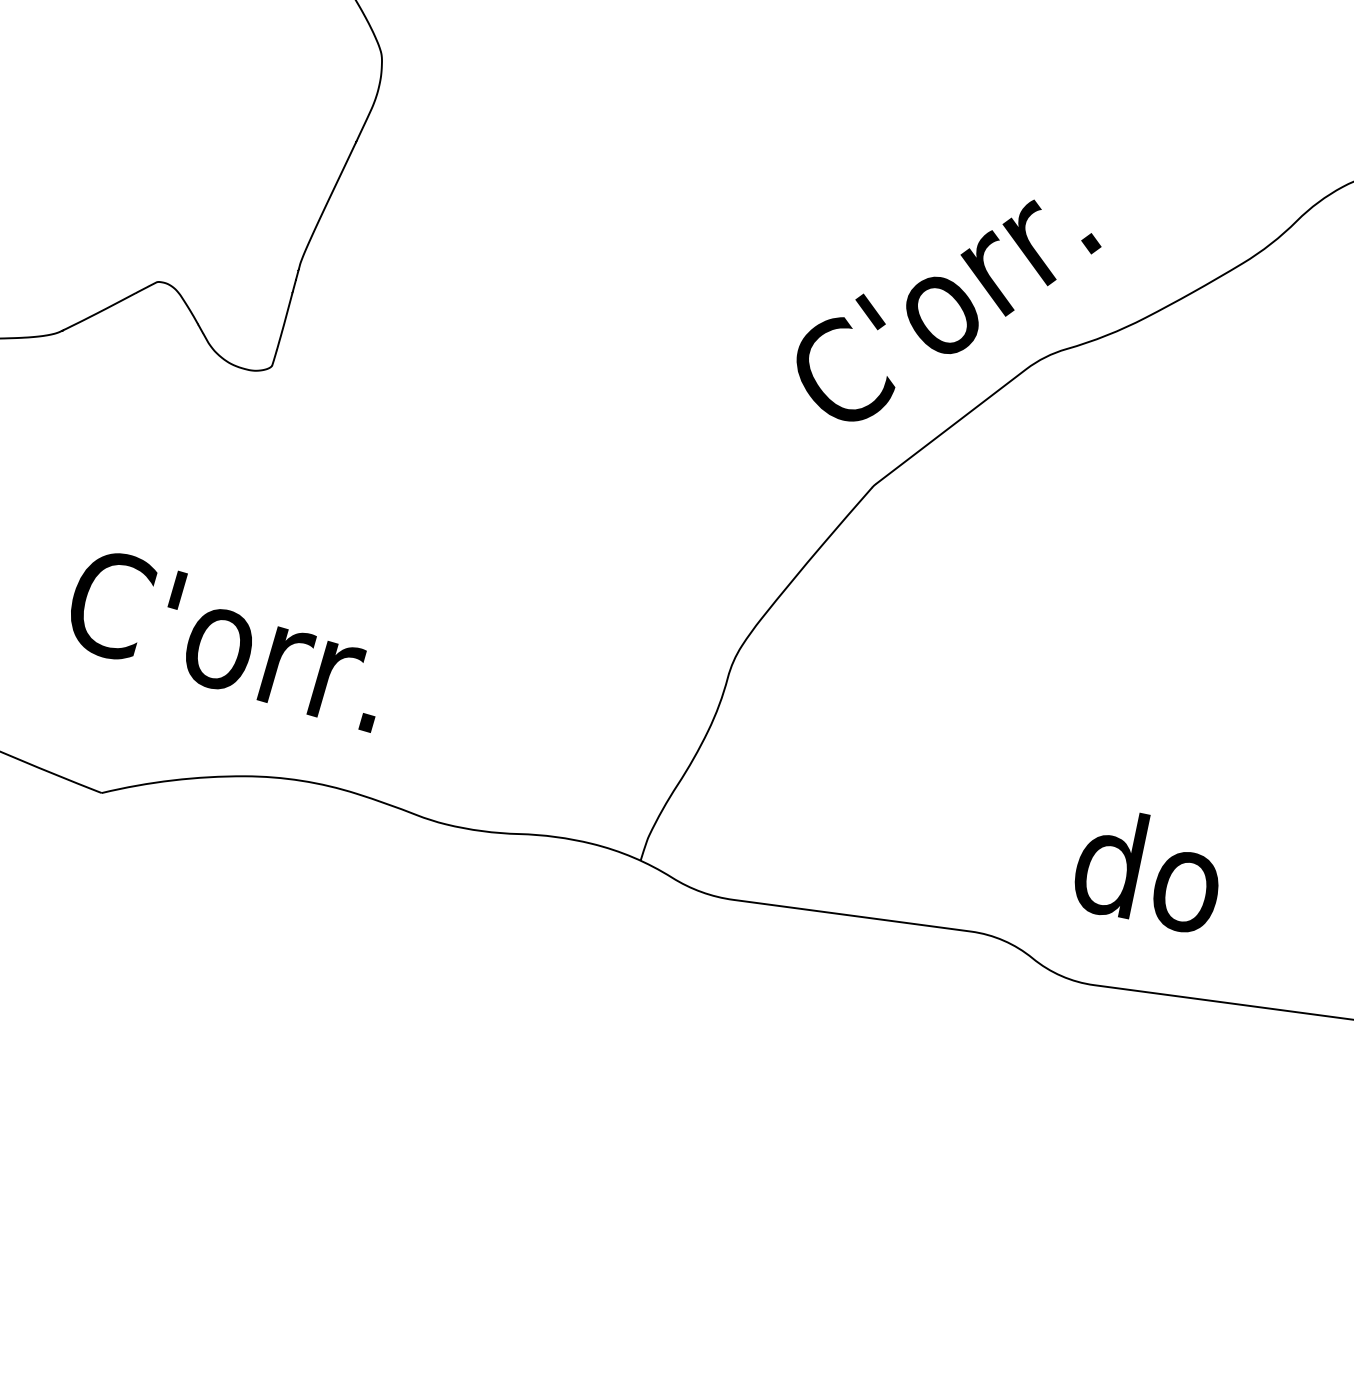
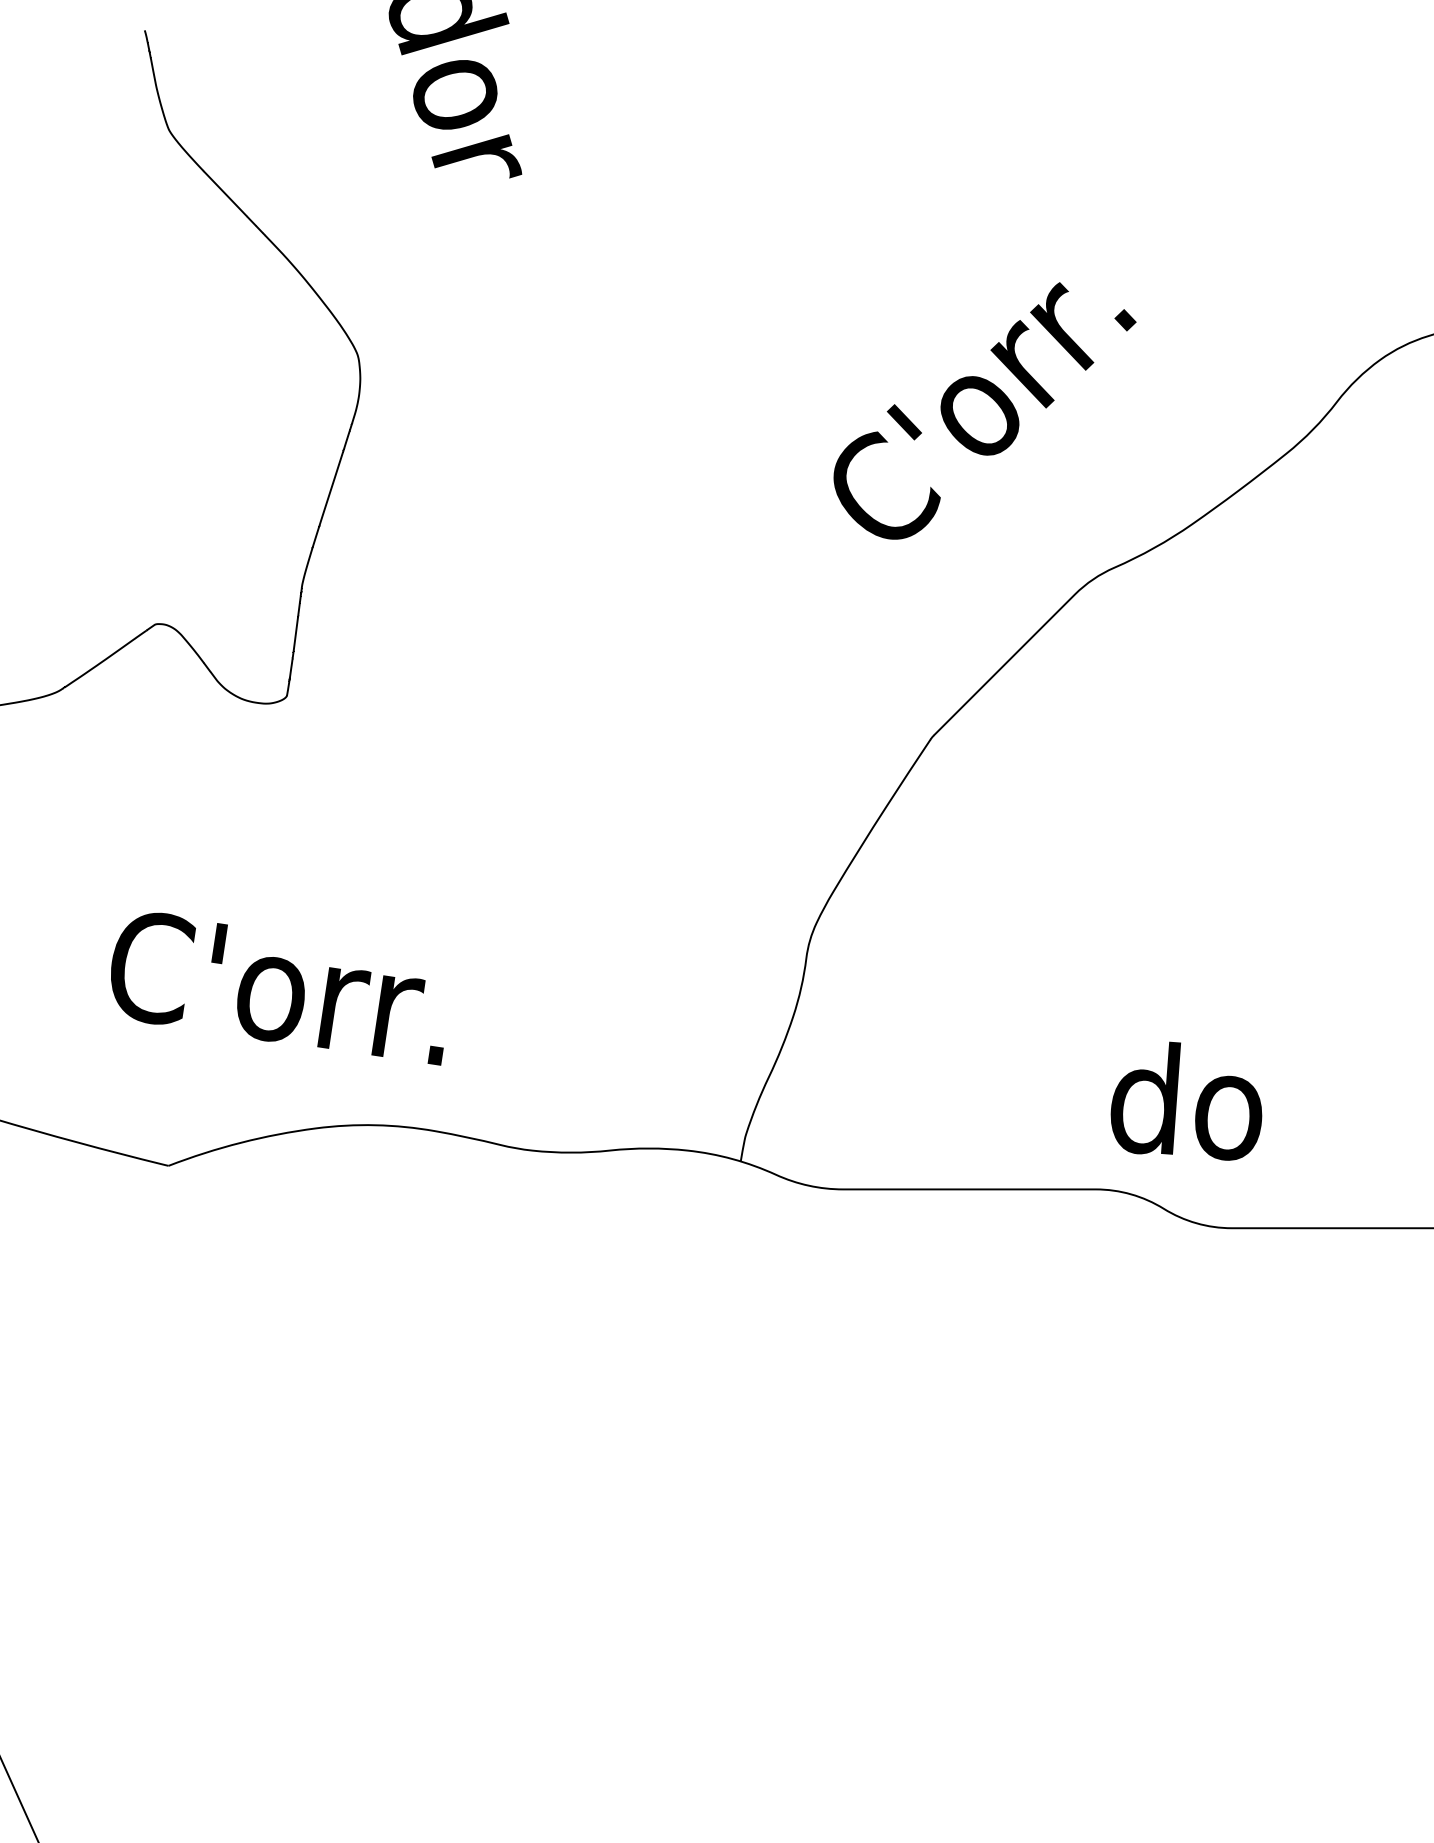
text: (947, 310) -> (984, 410), moved
text: (1148, 870) -> (1186, 1100), moved

